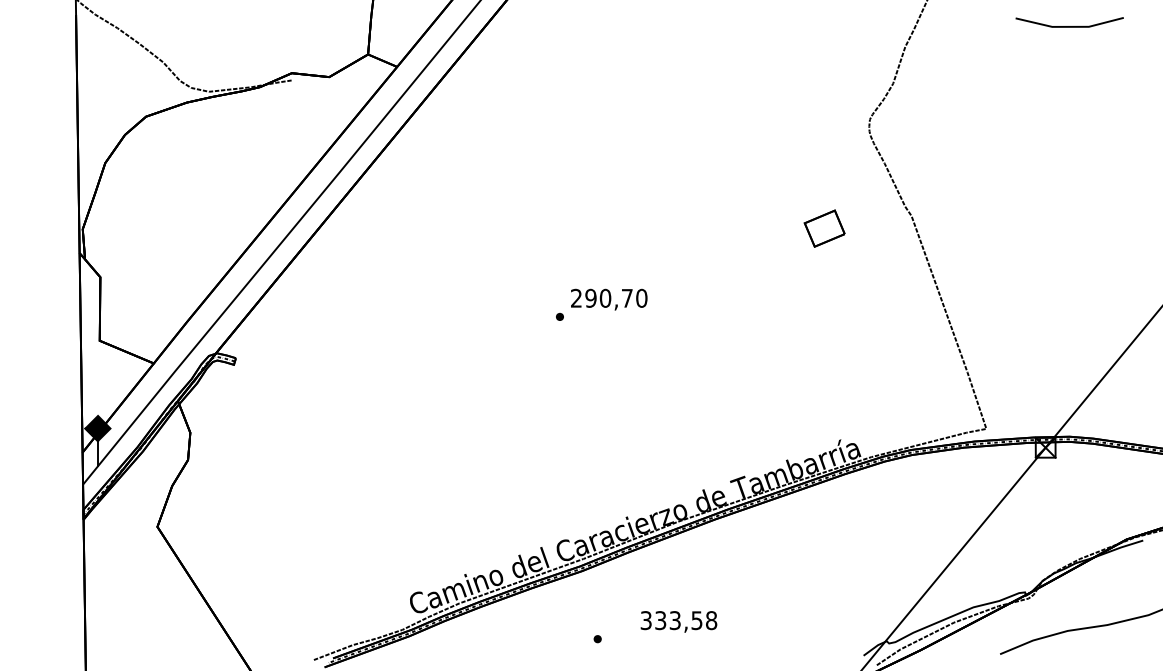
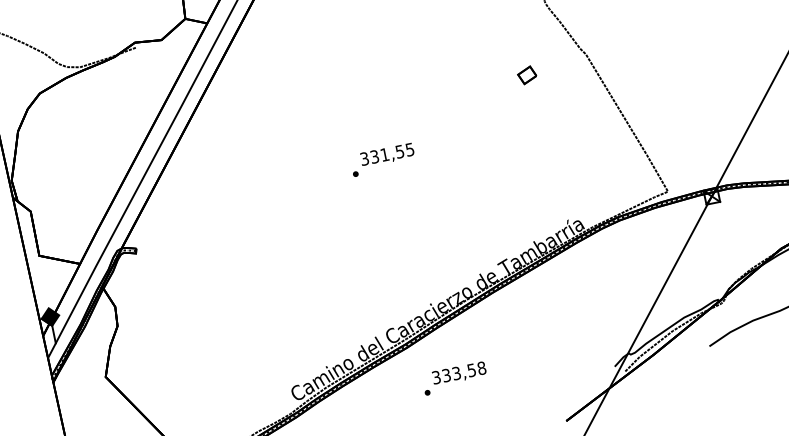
part: (824, 228) -> (527, 75), size x0.62
text: (609, 297) -> (387, 153), 290,70 -> 331,55
text: (678, 621) -> (459, 373), moved

